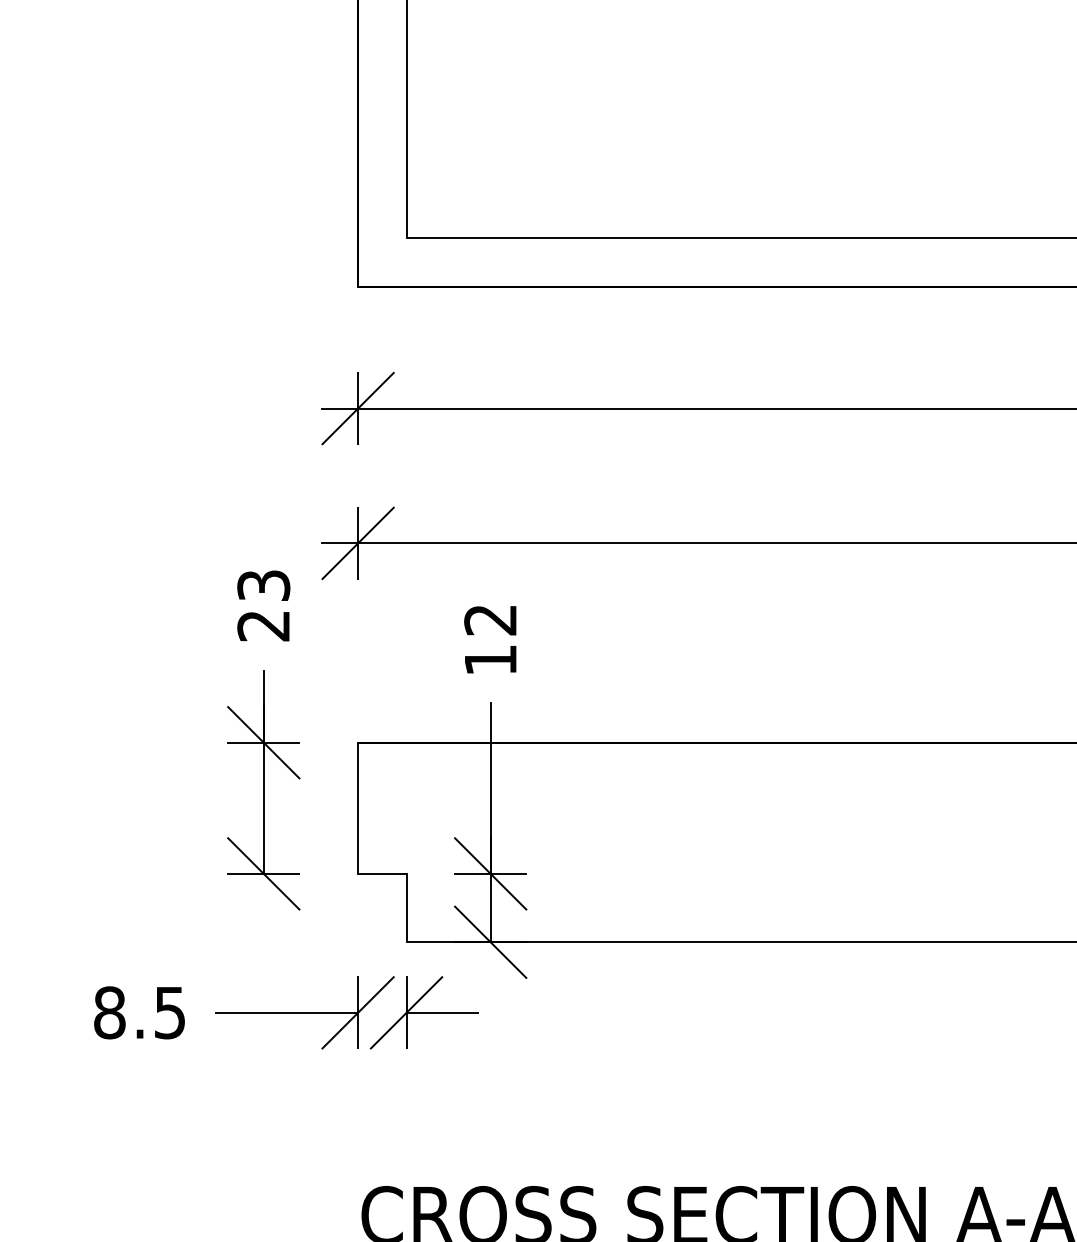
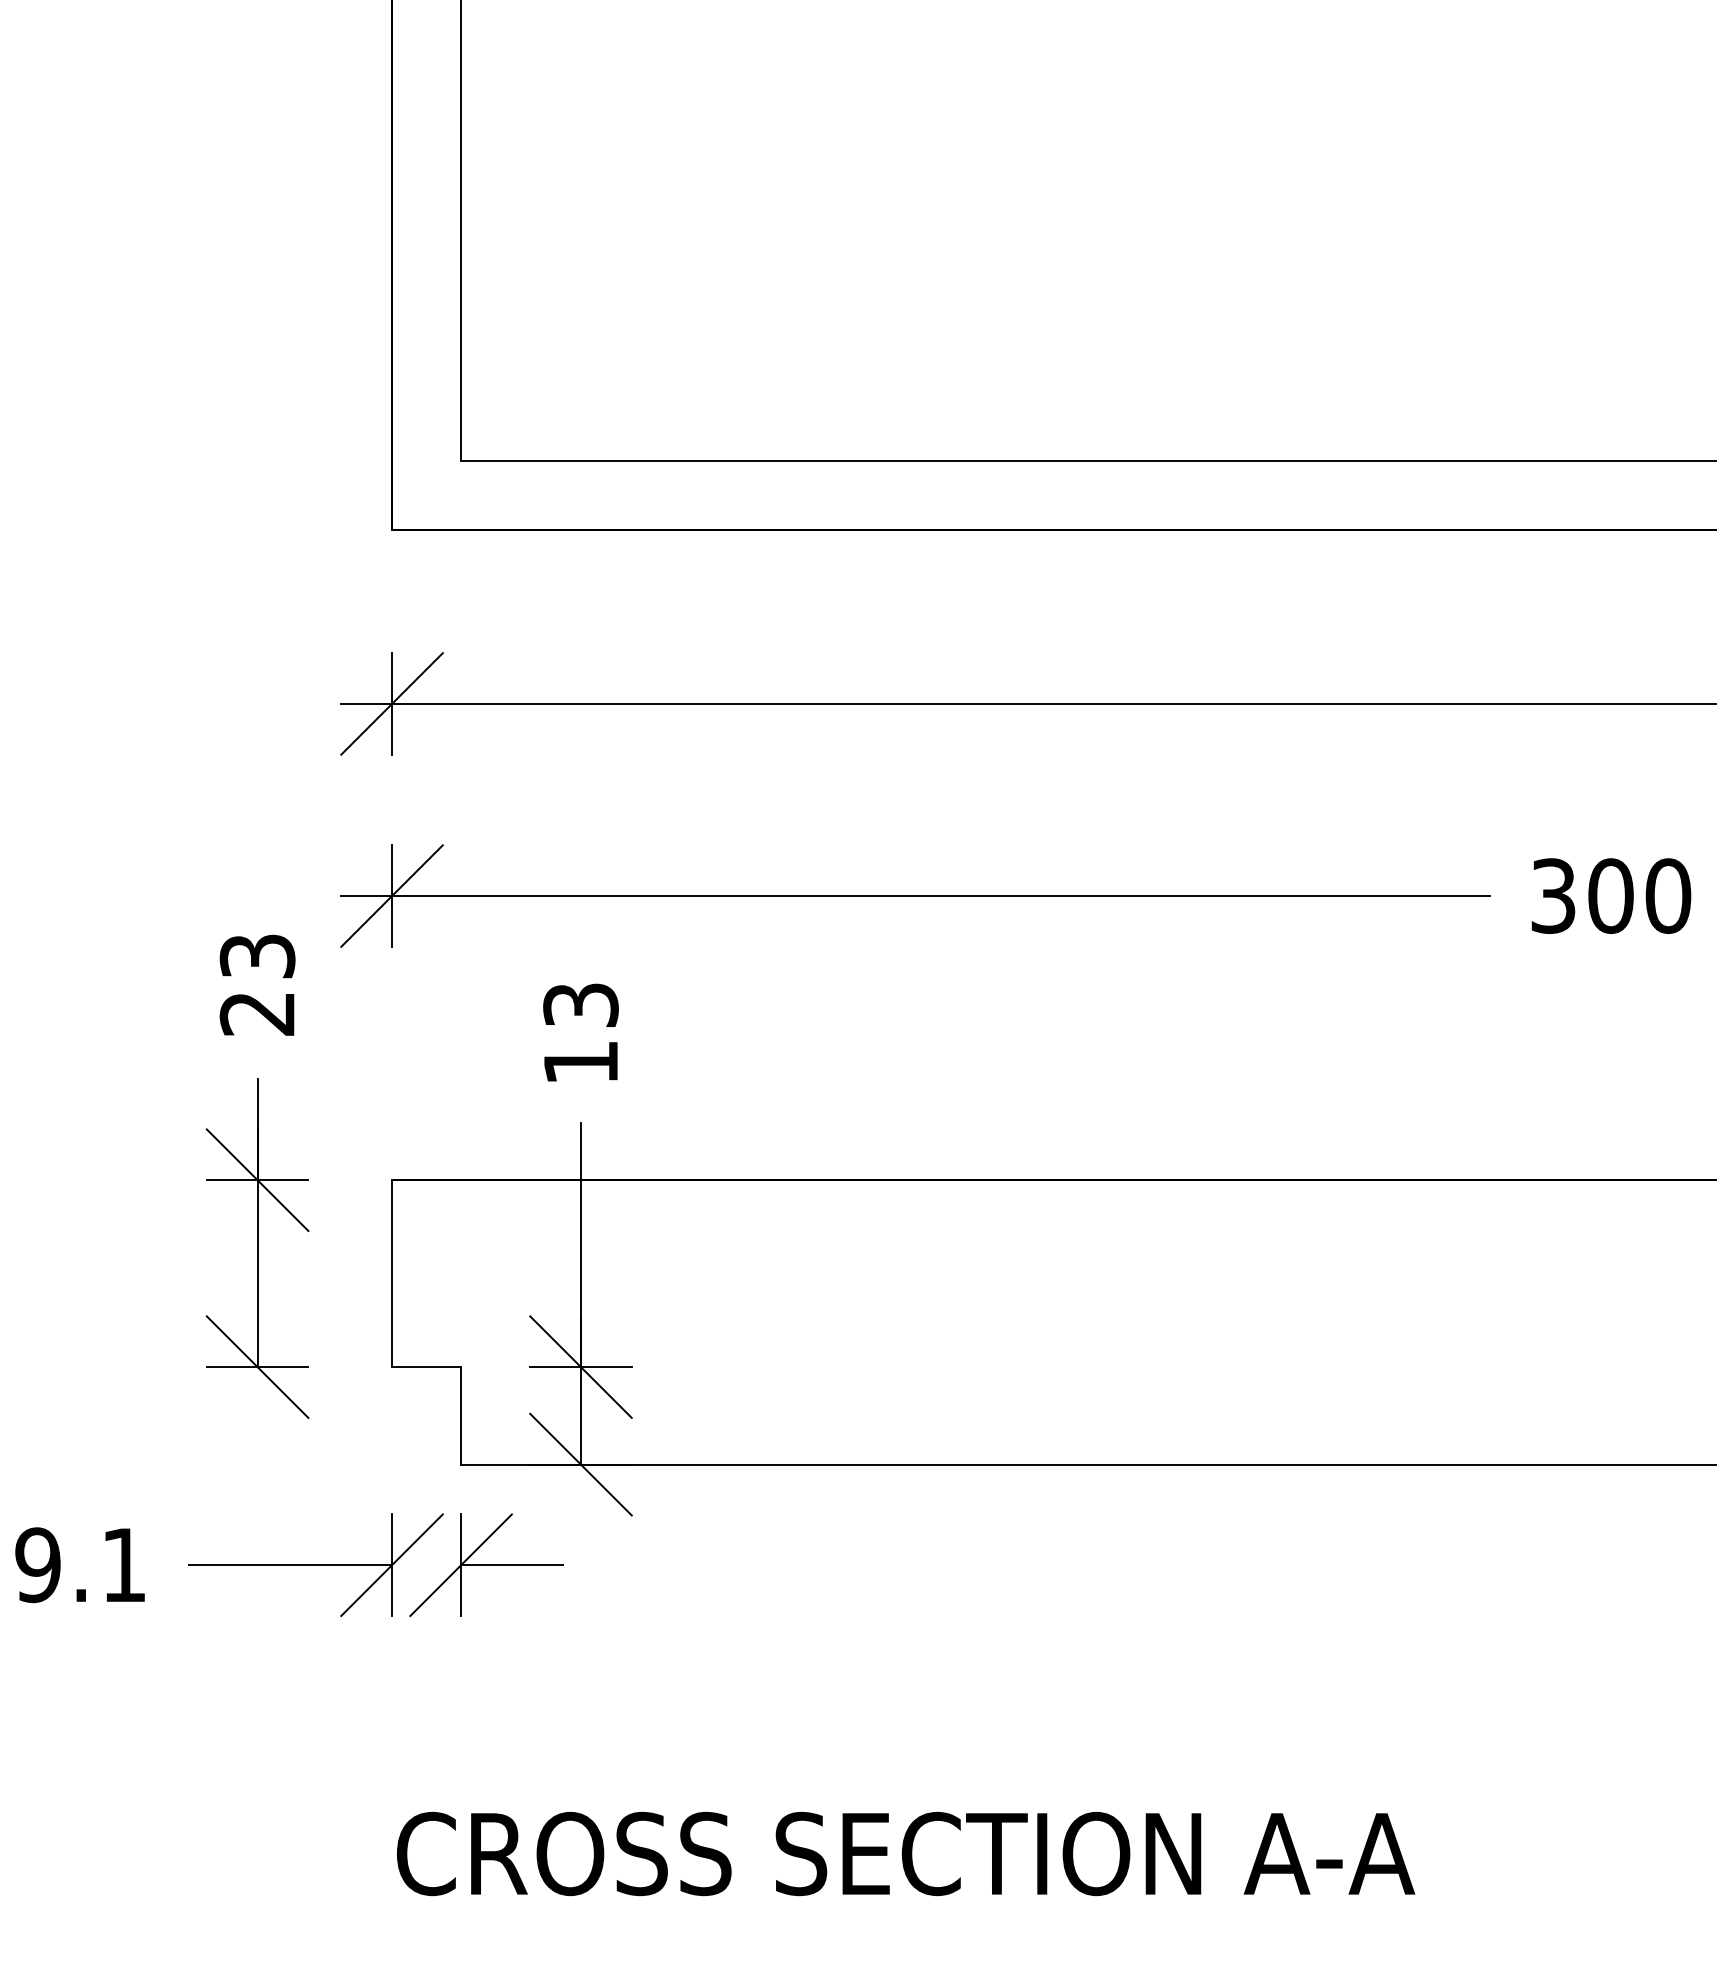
text: (490, 620) -> (580, 1005), 12 -> 13
text: (139, 1013) -> (80, 1565), 8.5 -> 9.1

